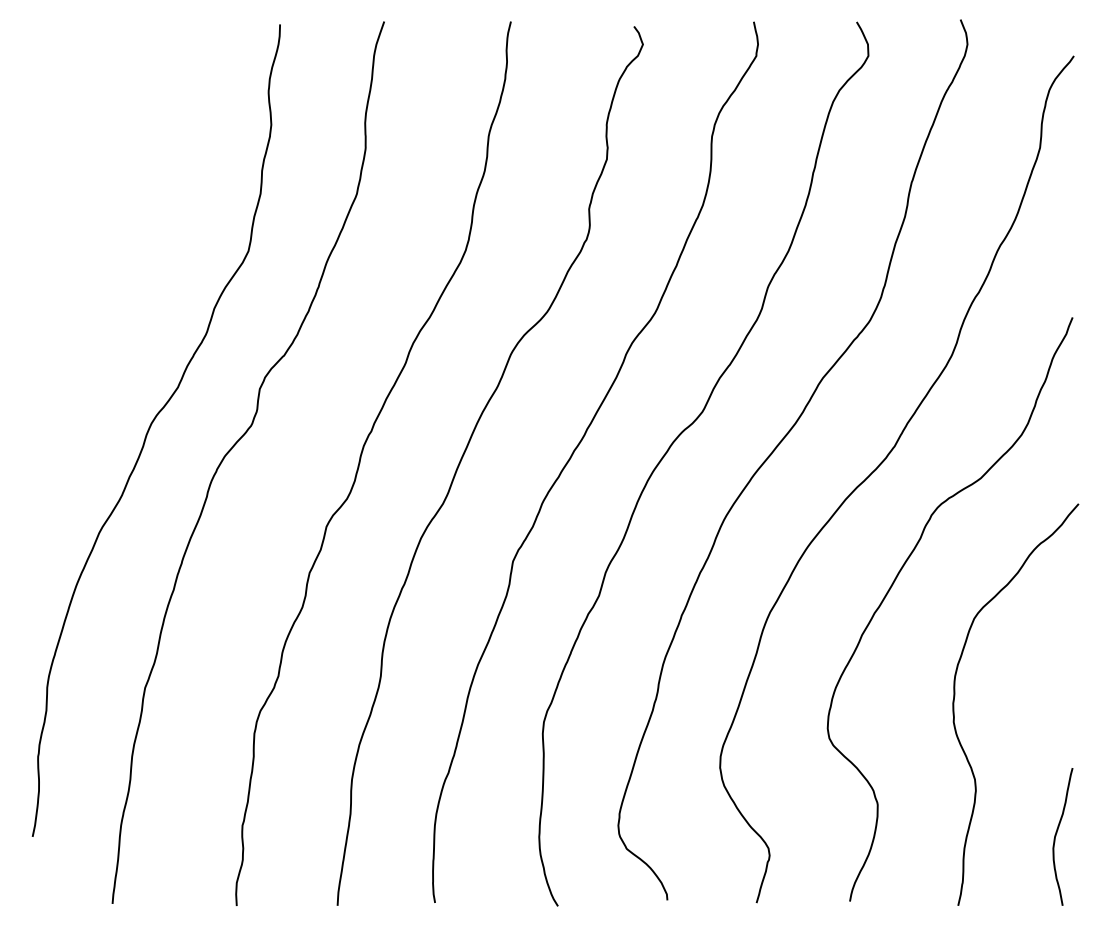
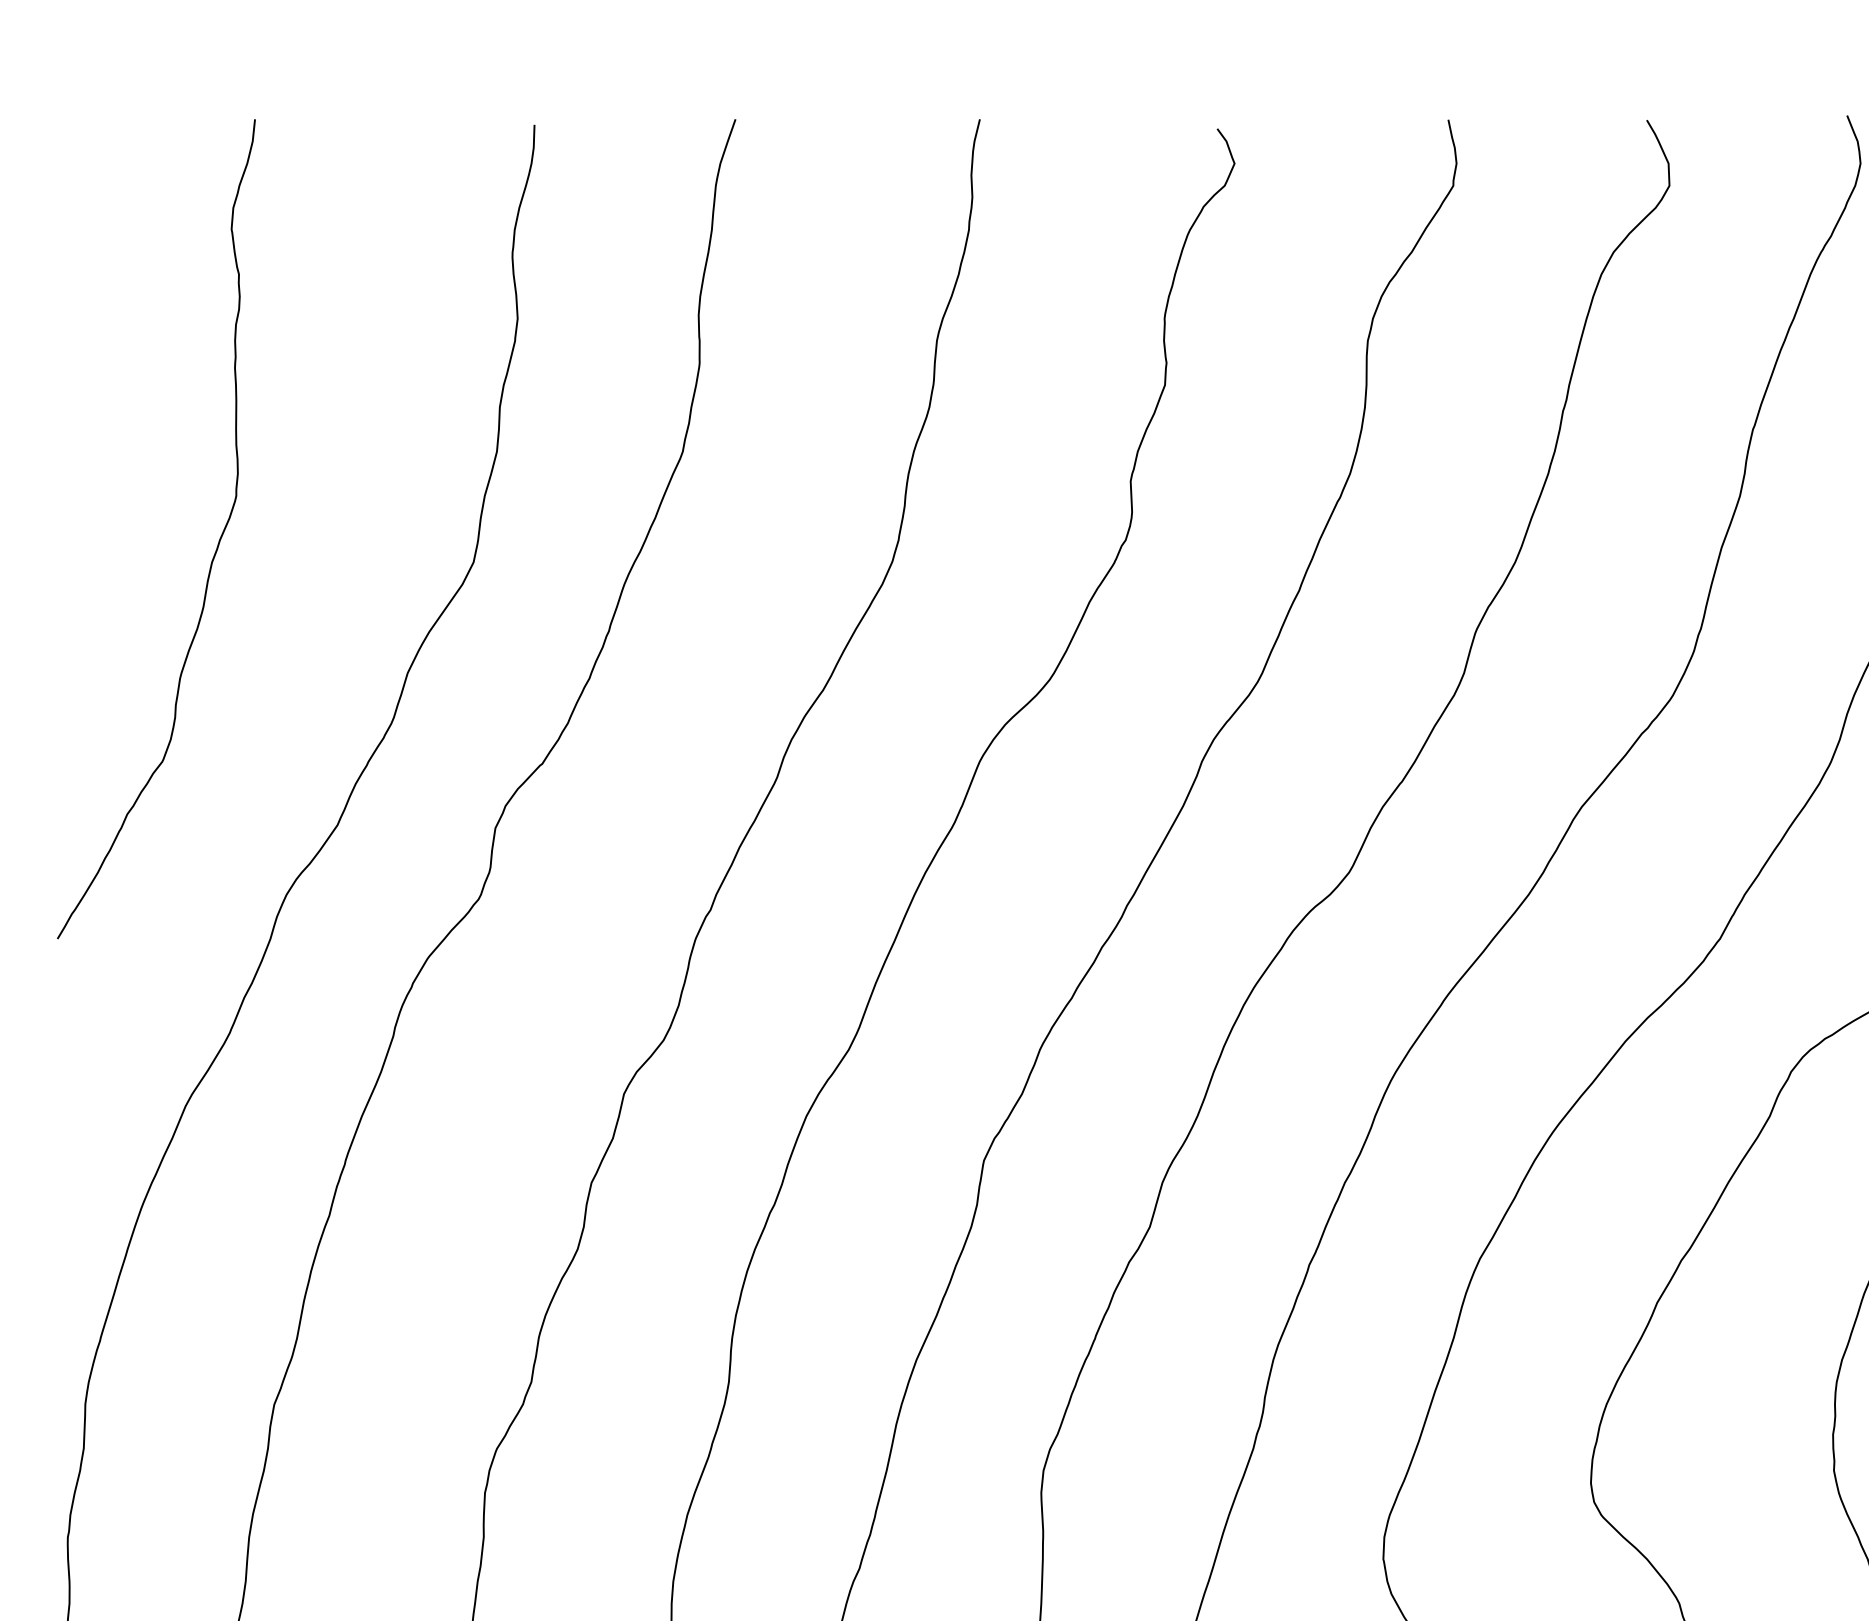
curve: (114, 243) -> (215, 547), added

